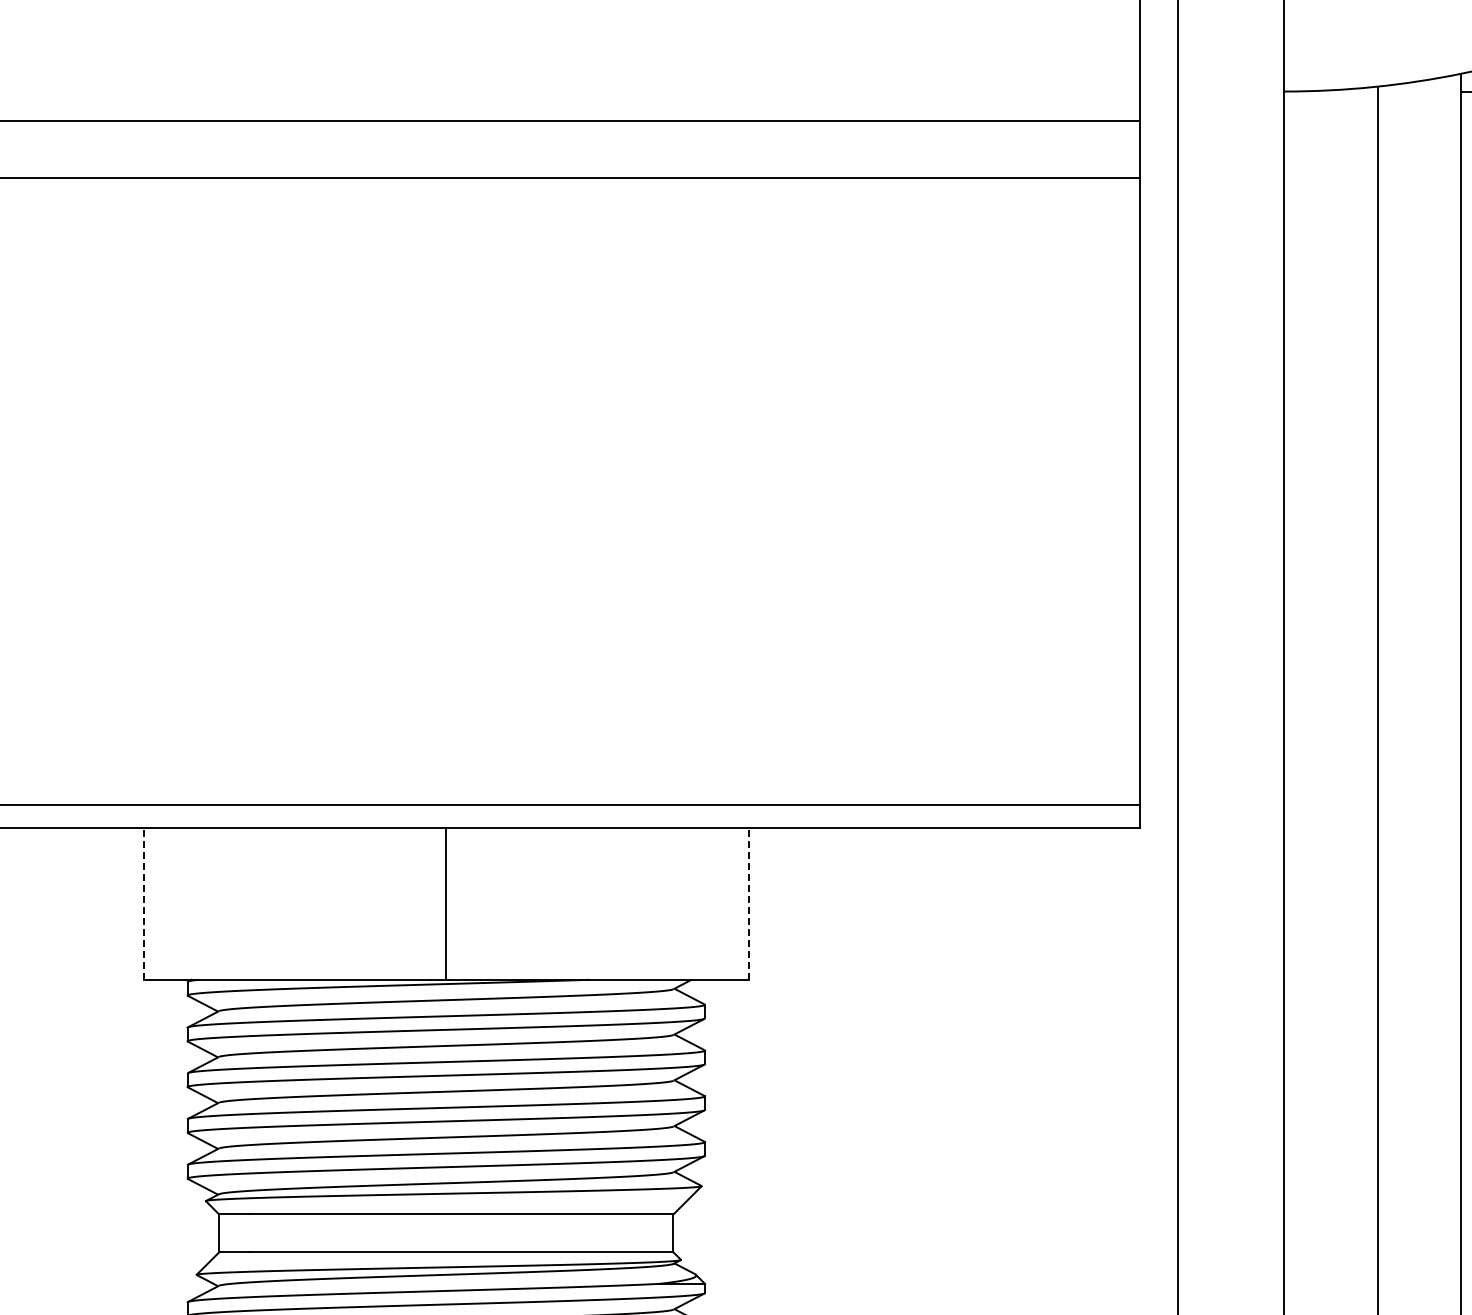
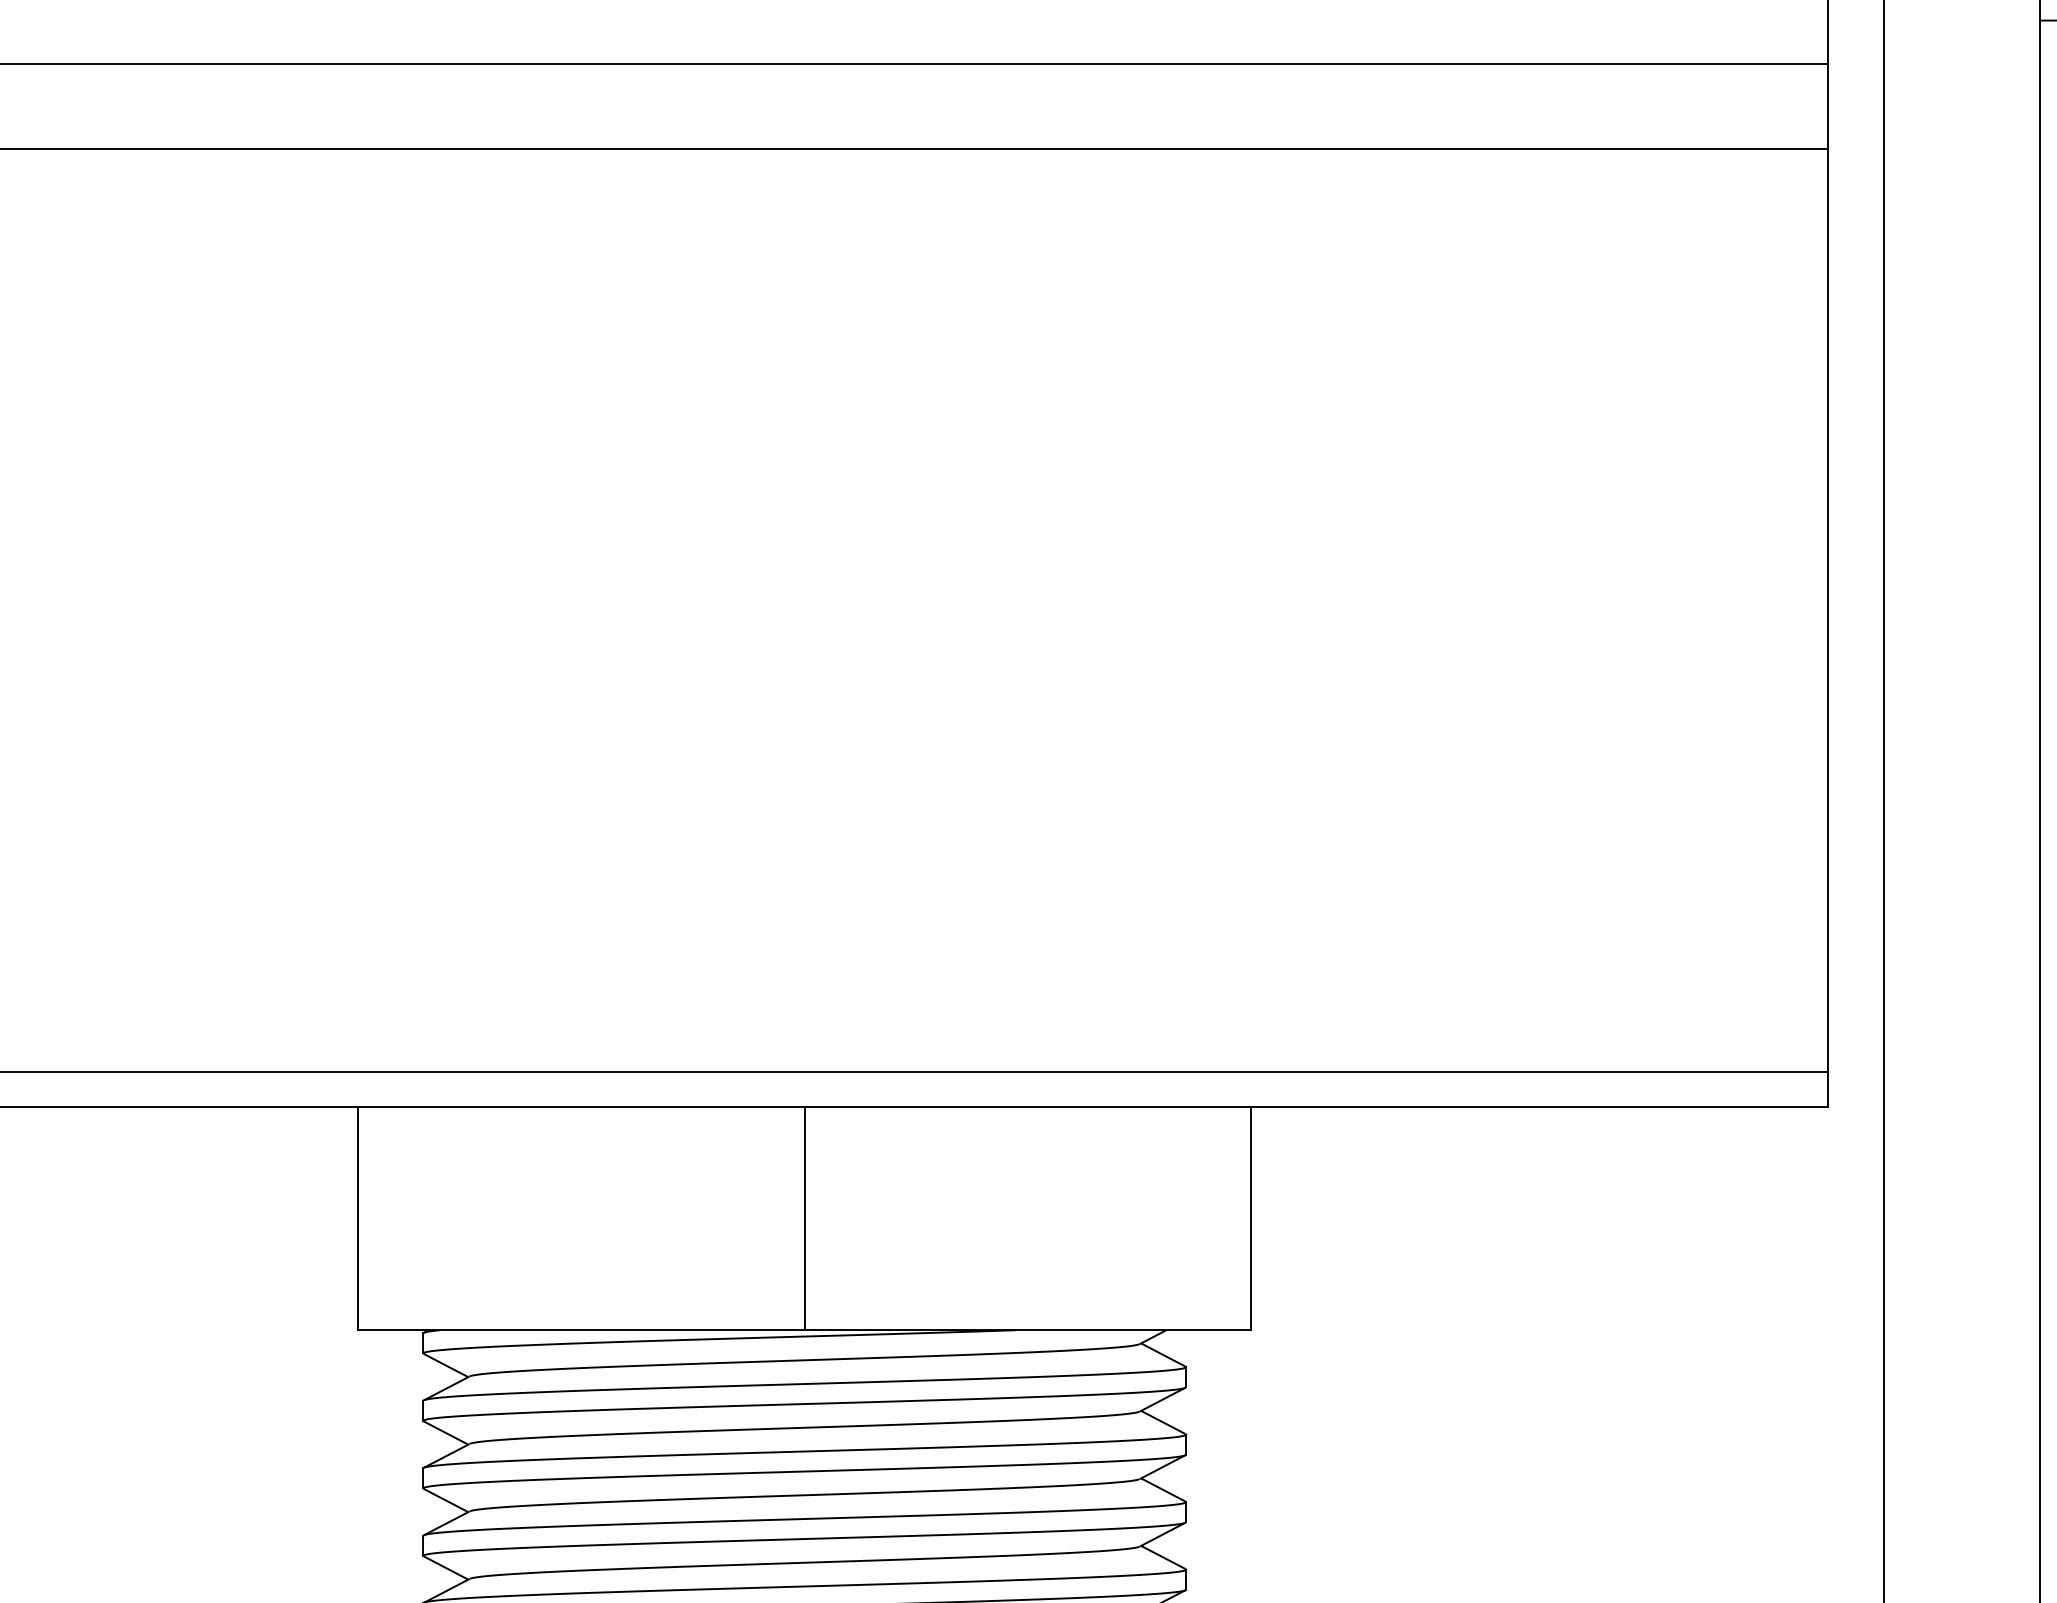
line: (143, 904) -> (358, 1219), dashed -> solid
line: (749, 904) -> (1251, 1219), dashed -> solid

